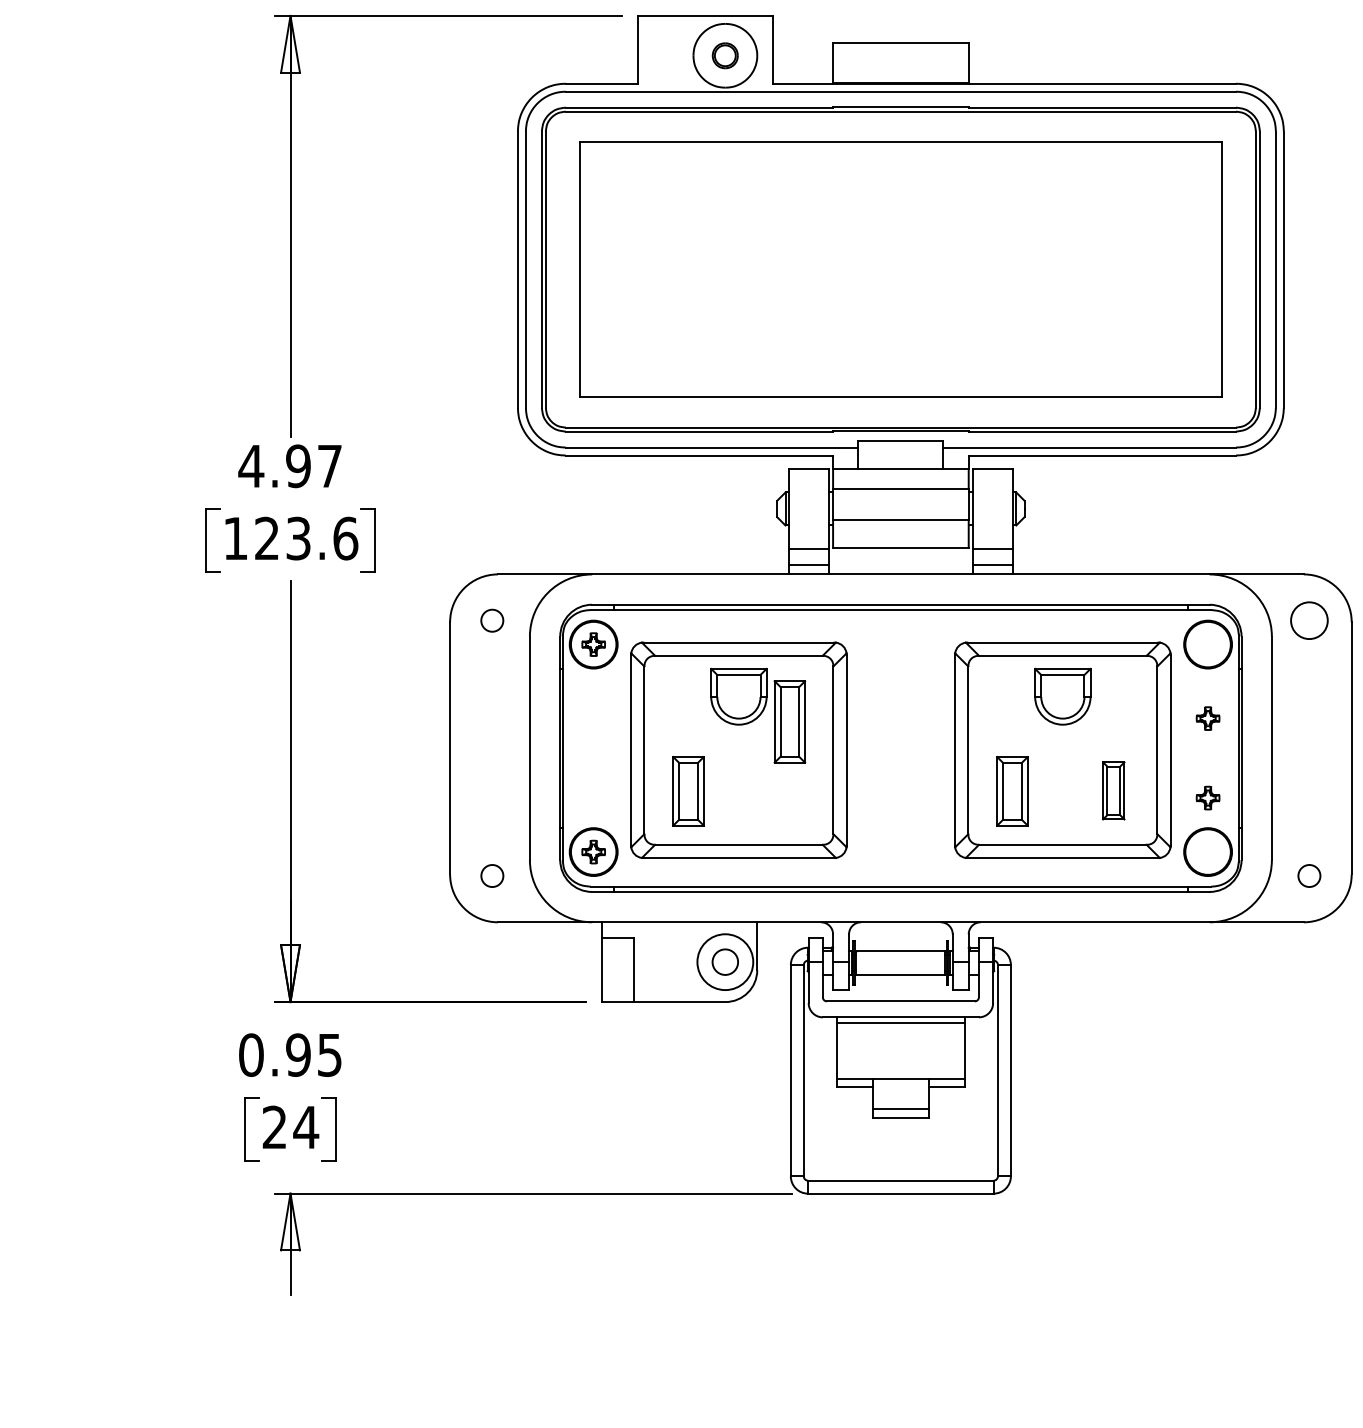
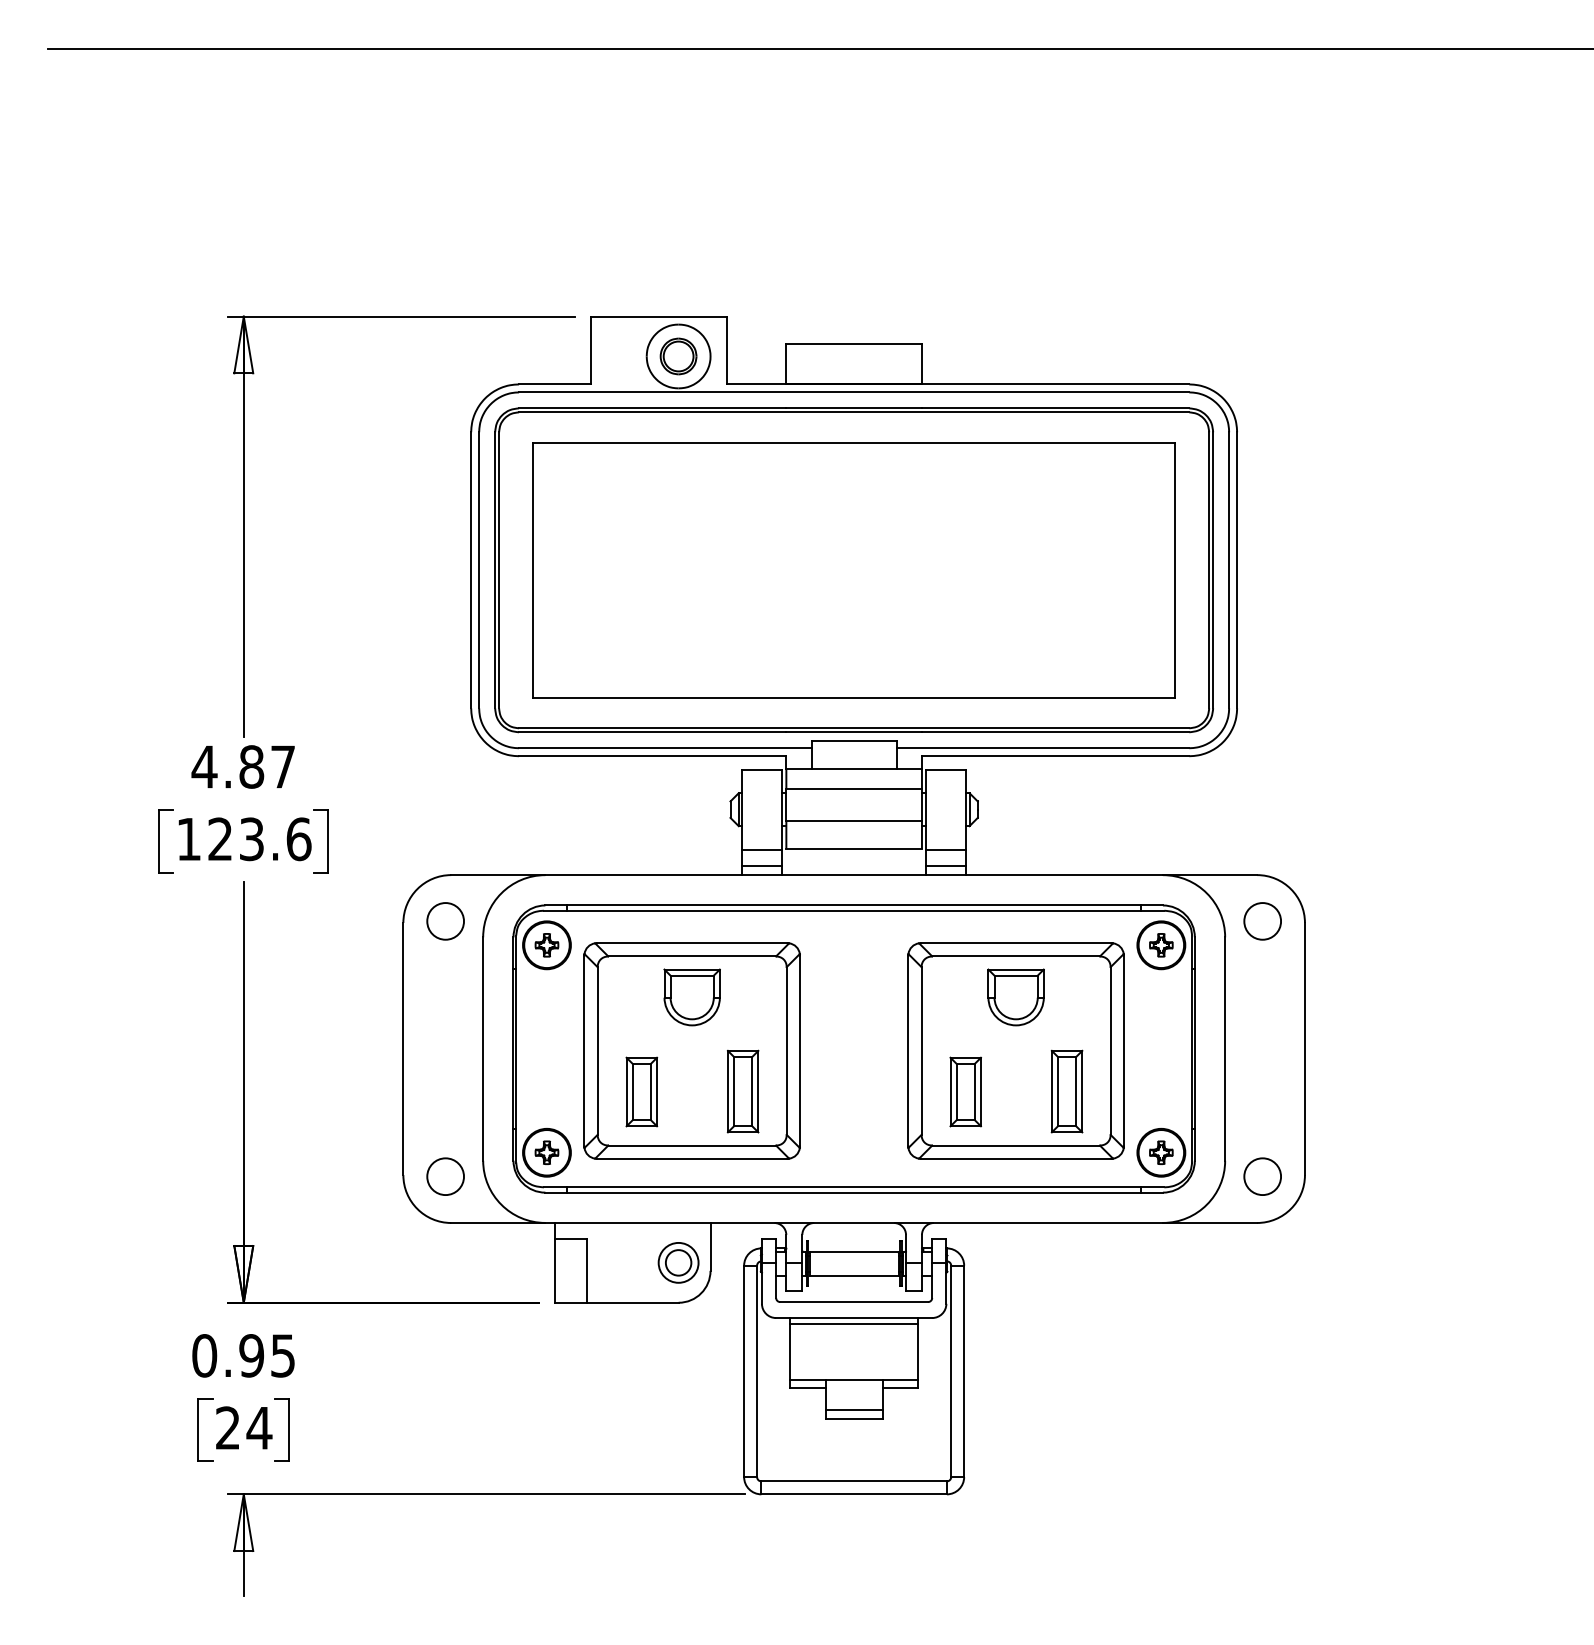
part: (725, 55) -> (678, 356), size x1.43
text: (298, 465) -> (251, 766), 4.97 -> 4.87
circle: (492, 620) -> (445, 921), size x1.67
part: (1208, 718) -> (1161, 945), moved
part: (789, 721) -> (742, 1091), moved
part: (1113, 790) -> (1066, 1091), size x1.43
part: (1208, 797) -> (1161, 1152), moved
circle: (492, 875) -> (445, 1176), size x1.67
circle: (1309, 875) -> (1262, 1176), size x1.67
circle: (725, 961) -> (678, 1262), size x0.71

